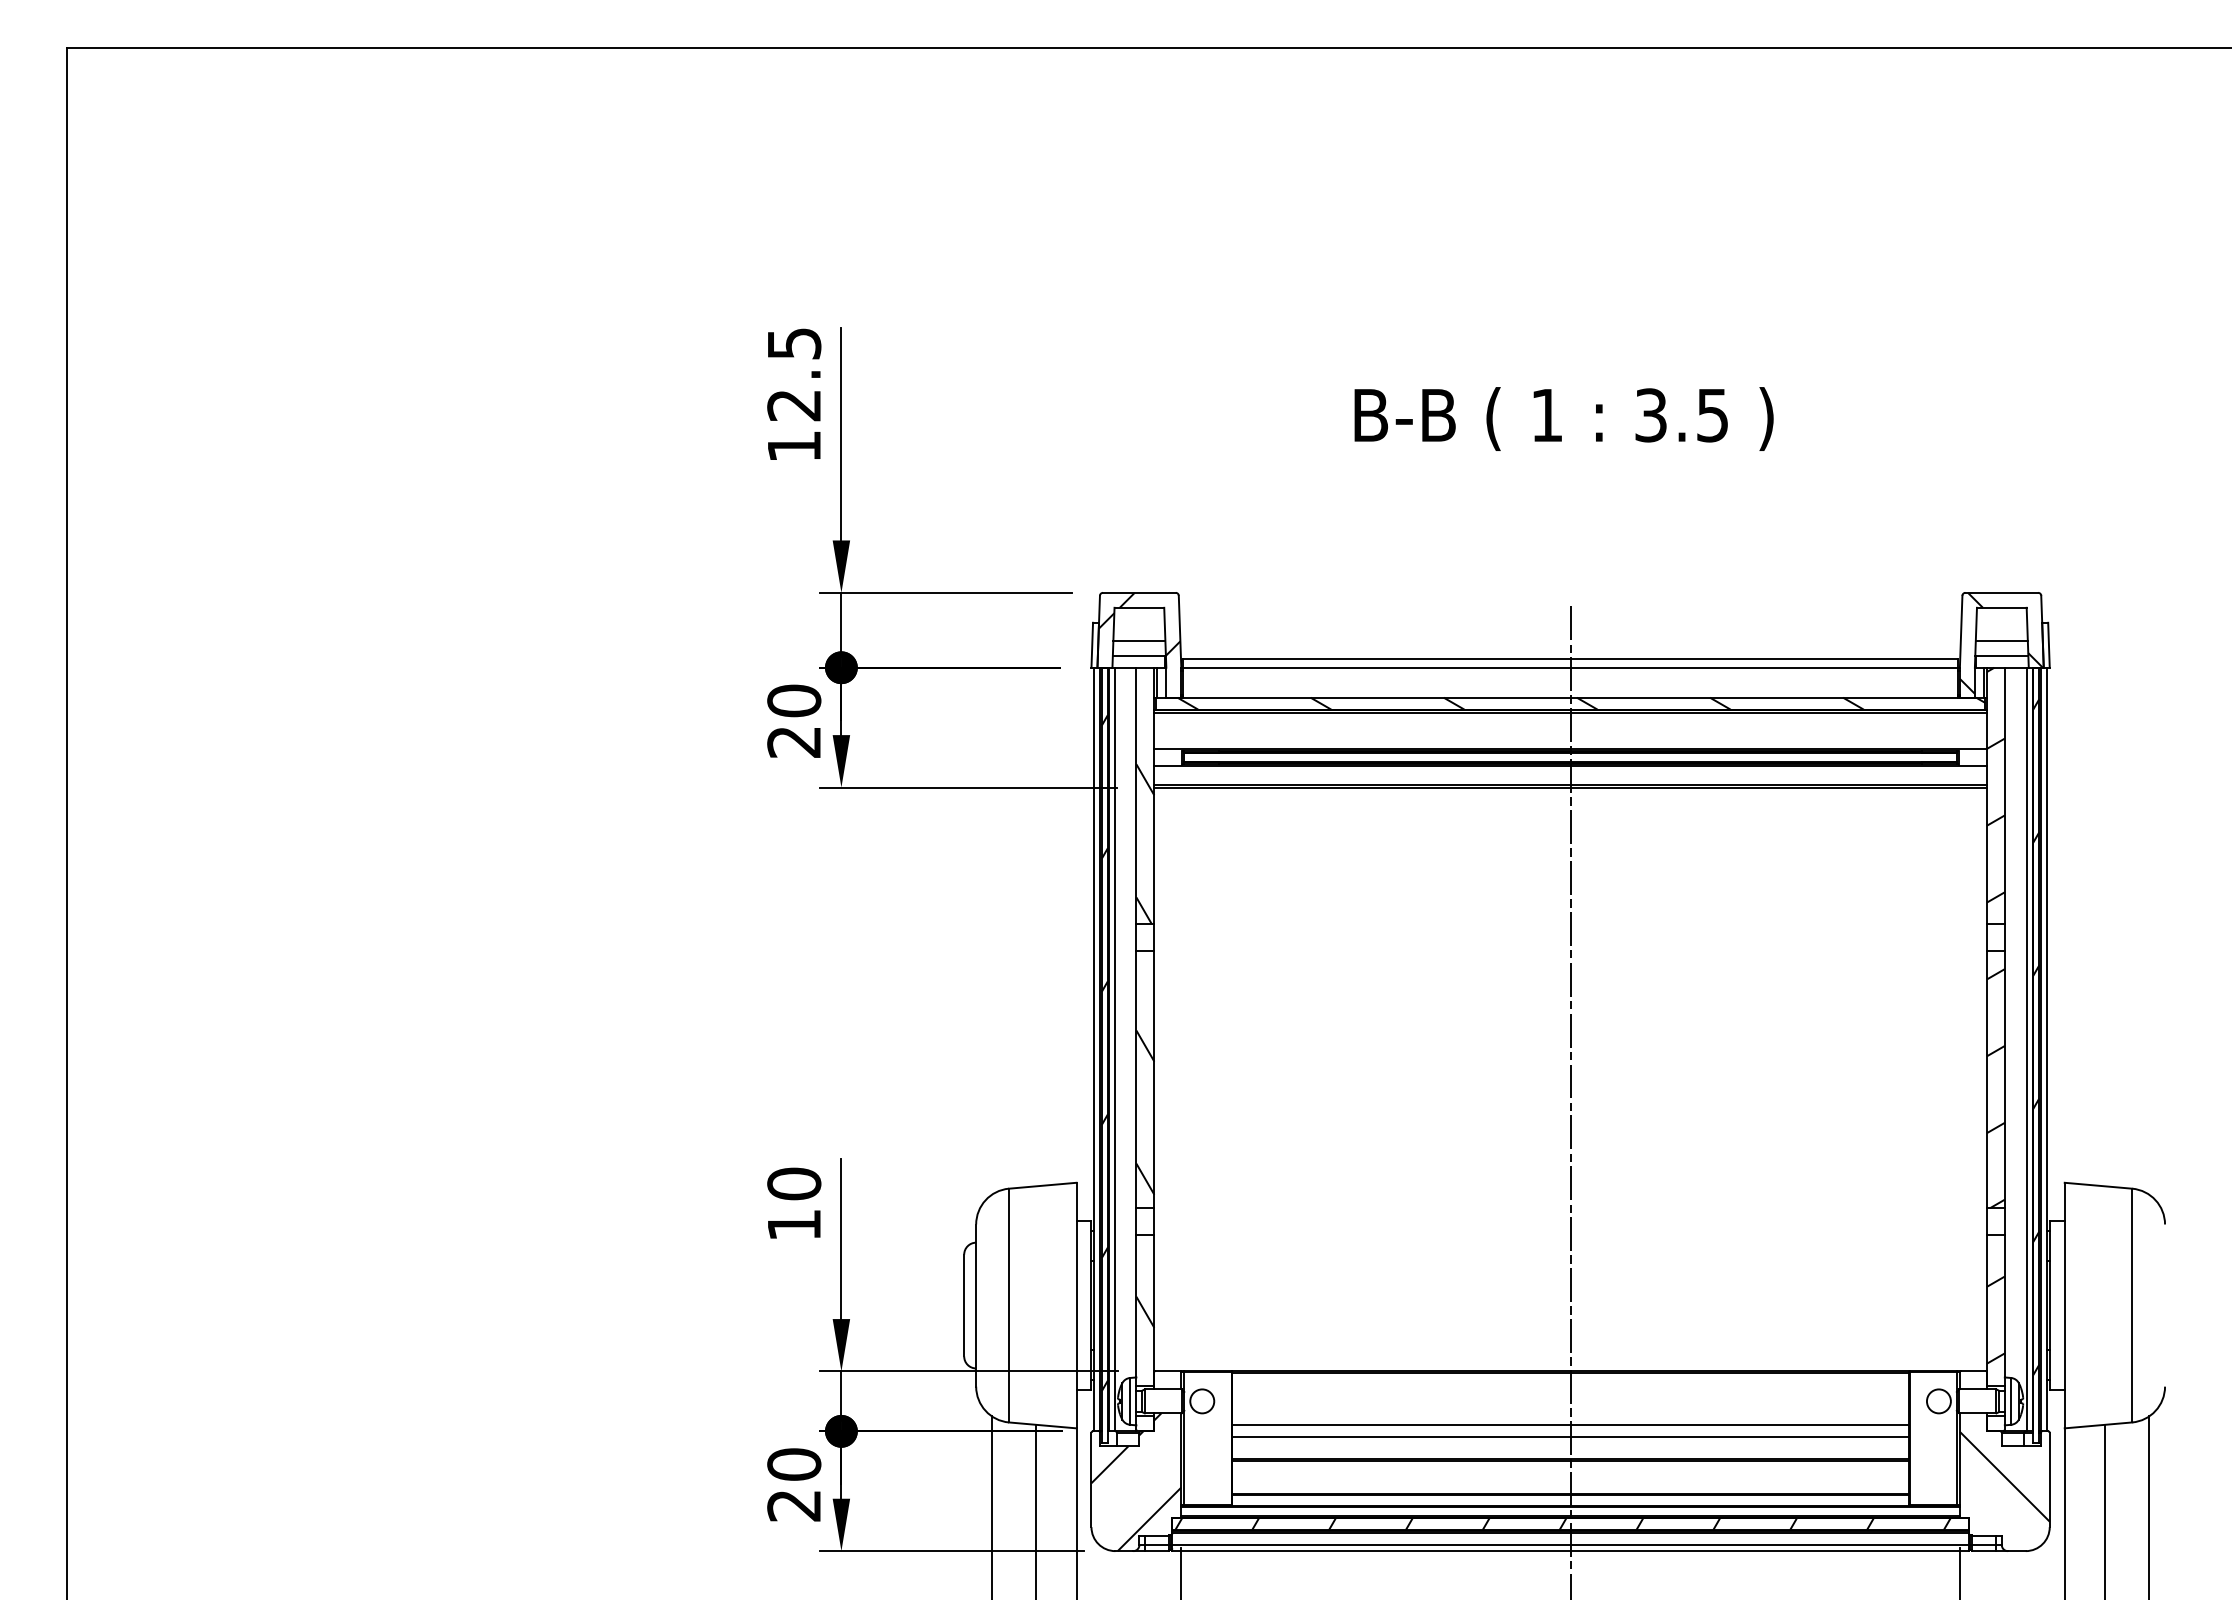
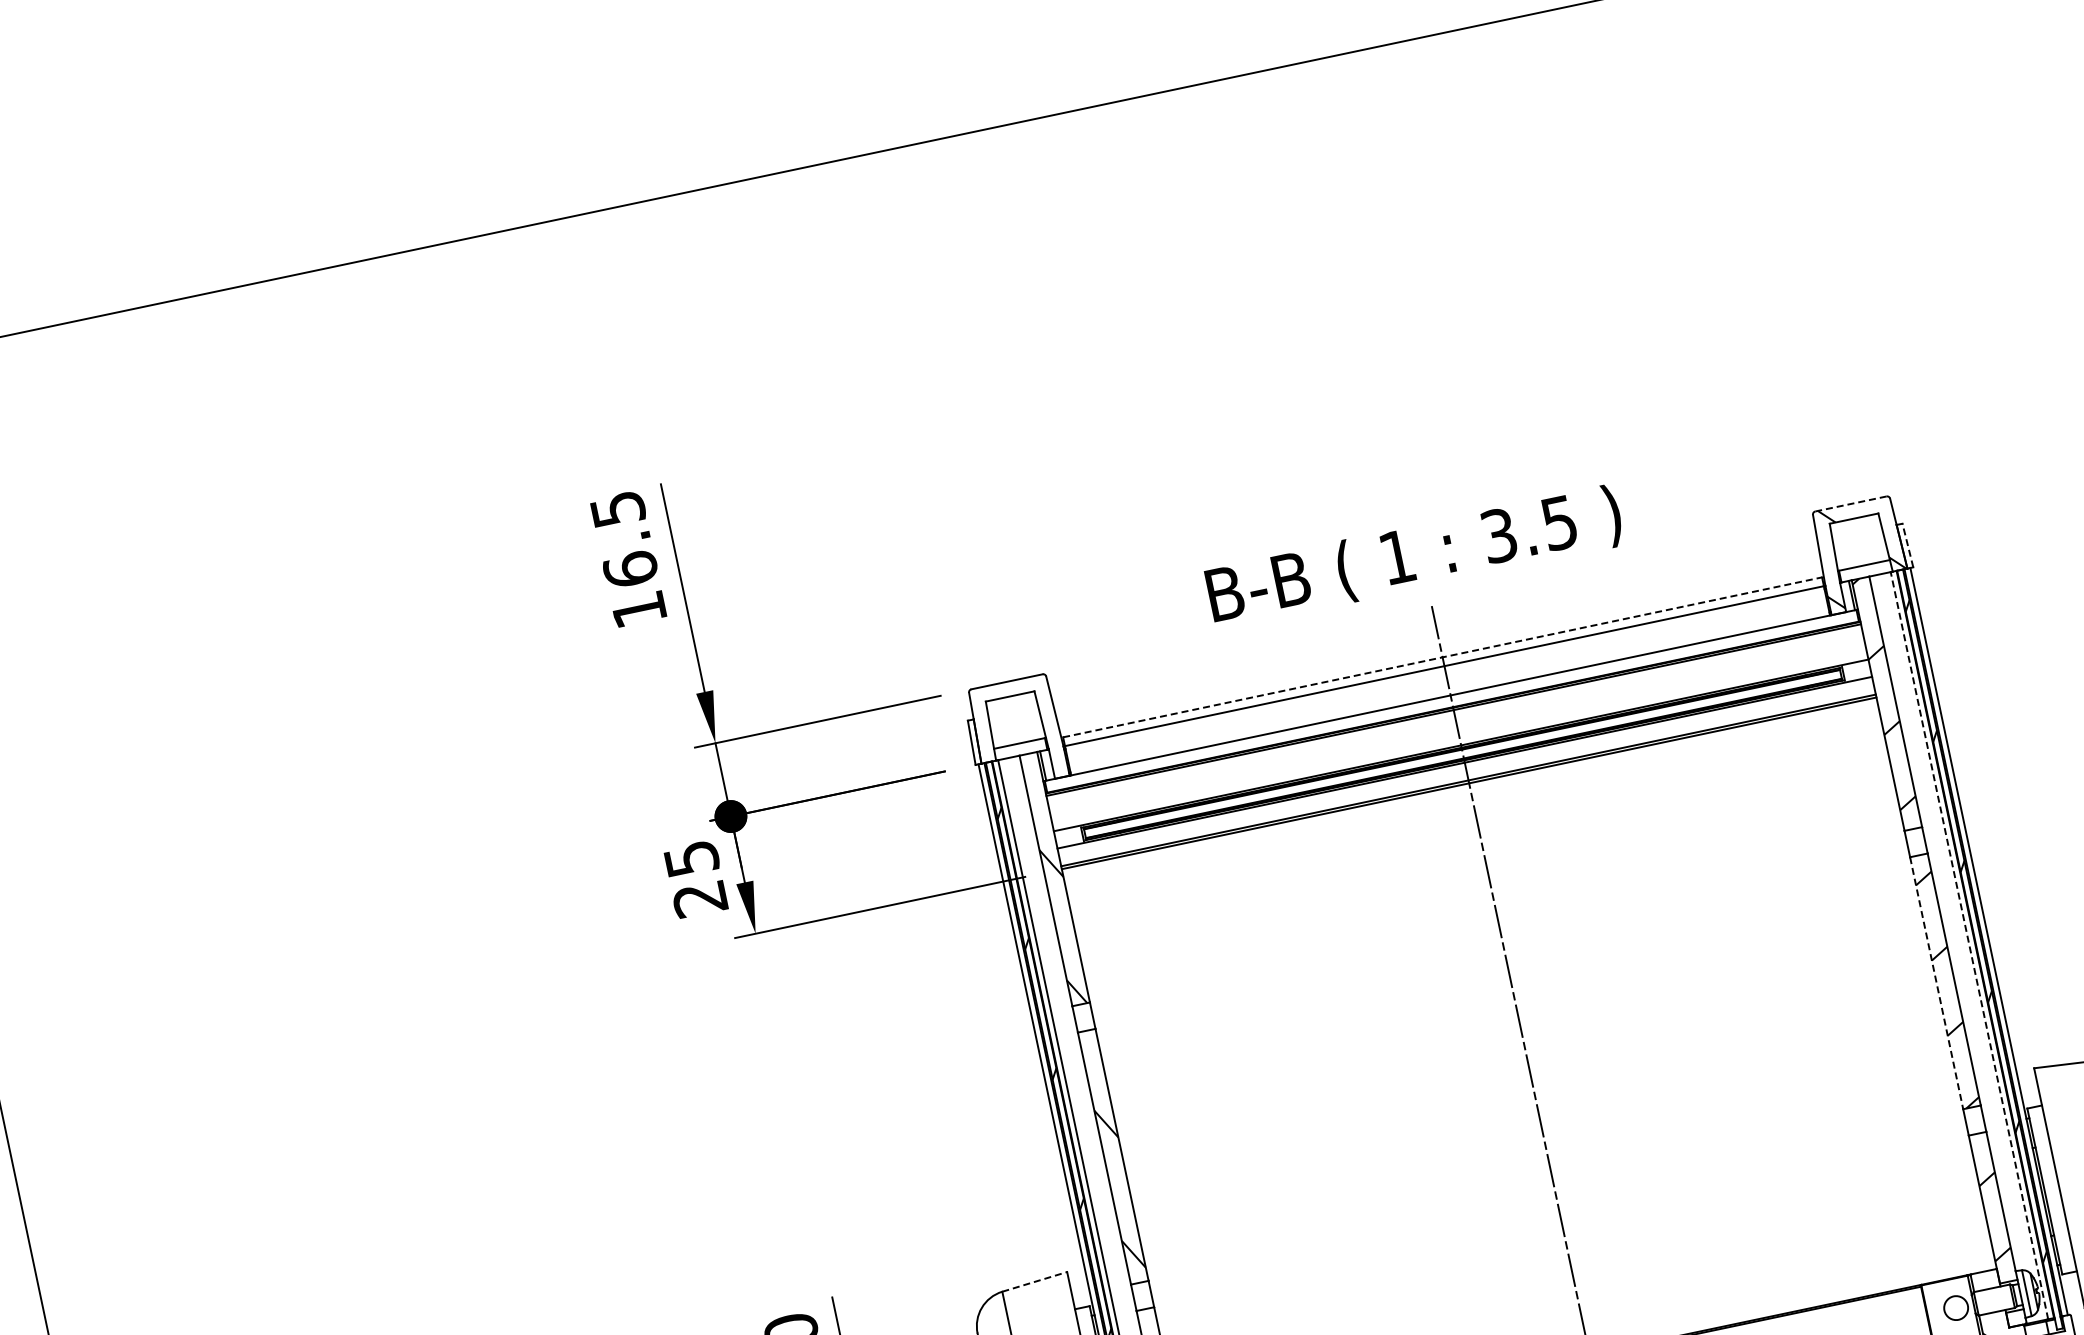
text: (794, 404) -> (630, 568), 12.5 -> 16.5
text: (1563, 418) -> (1414, 556), moved
line: (2001, 592) -> (1850, 503), solid -> dashed
hatch: (1139, 623) -> (1013, 711), removed
line: (1139, 640) -> (1017, 728), removed
line: (2001, 640) -> (1860, 550), removed
line: (2048, 644) -> (1907, 544), solid -> dashed
line: (1570, 658) -> (1442, 657), solid -> dashed
text: (794, 700) -> (691, 858), 20 -> 25
hatch: (1581, 703) -> (1462, 698), removed
line: (2026, 1049) -> (1969, 945), solid -> dashed
line: (1986, 1079) -> (1936, 983), solid -> dashed
line: (1042, 1185) -> (1034, 1281), solid -> dashed

